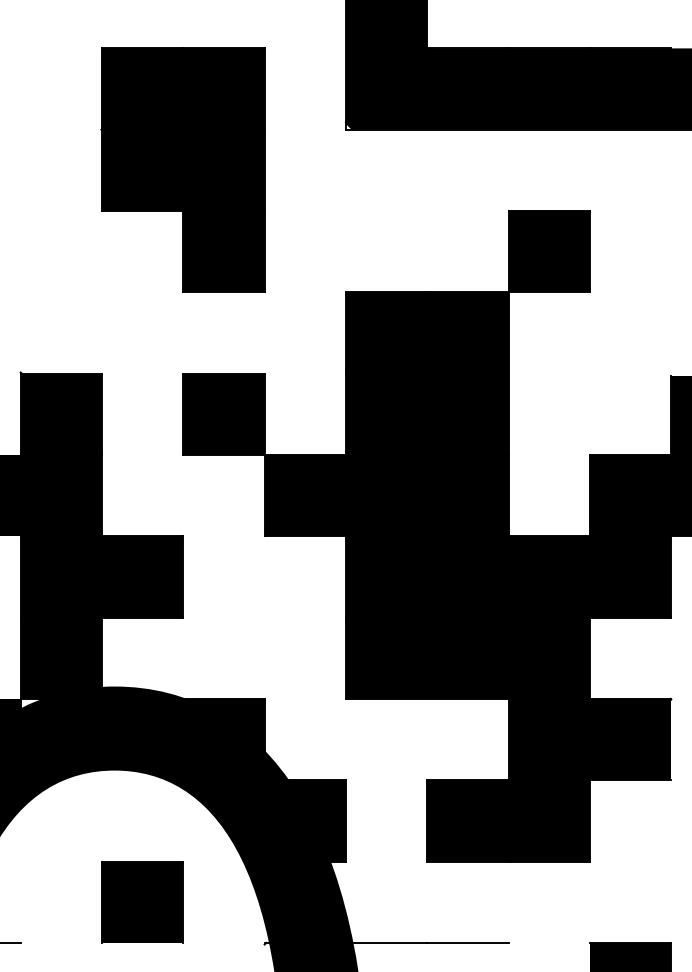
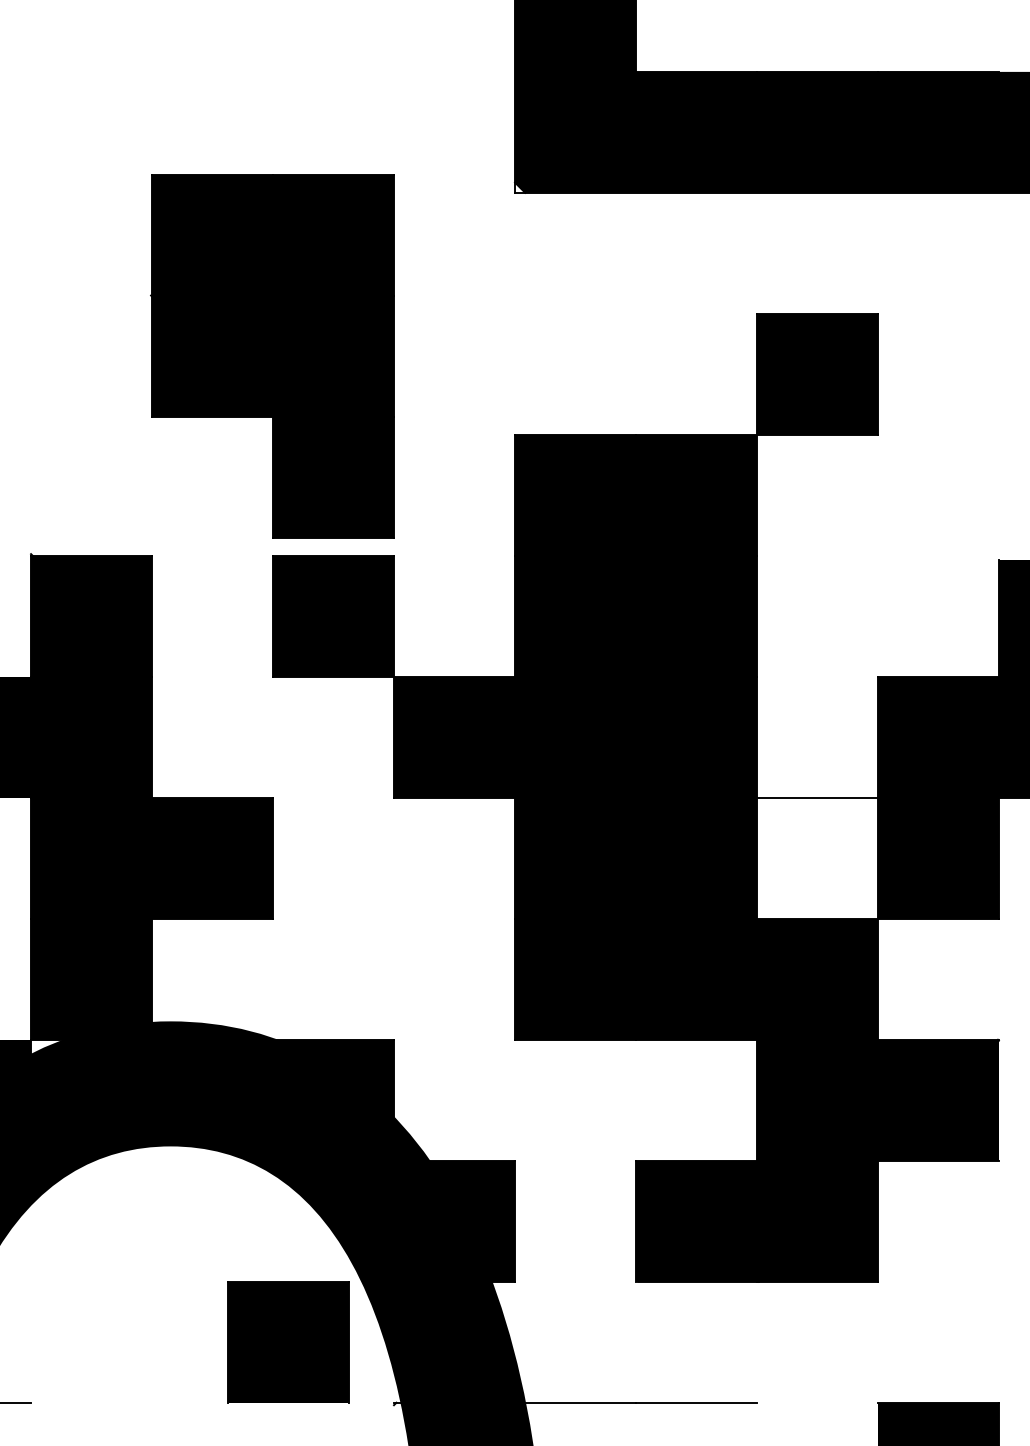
part: (182, 169) -> (271, 354), moved
fill: (548, 576) -> (816, 857), removed
part: (142, 902) -> (288, 1342), moved

